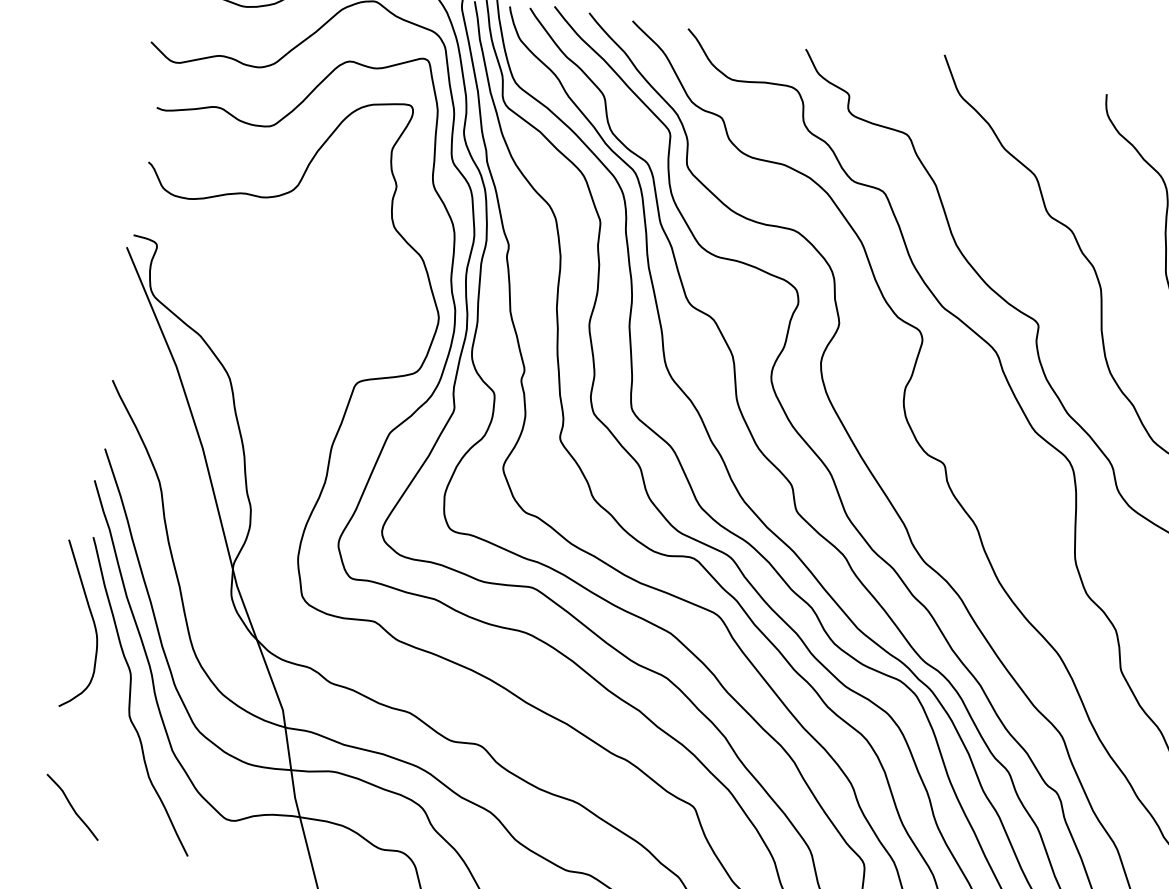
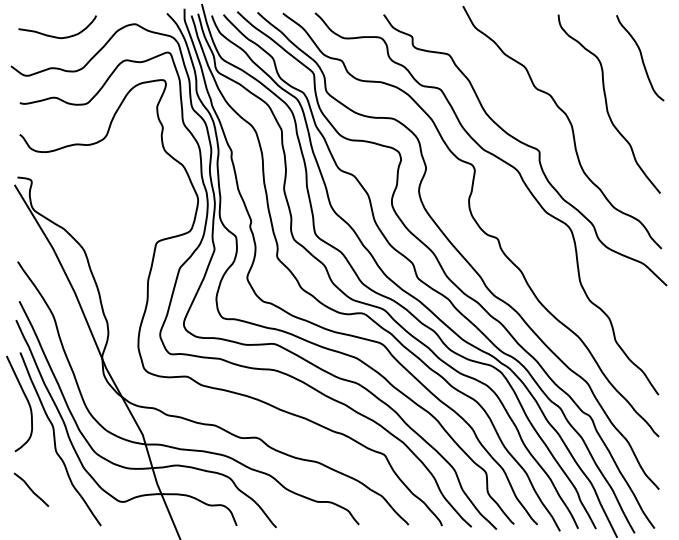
line: (72, 806) -> (31, 489), moved

